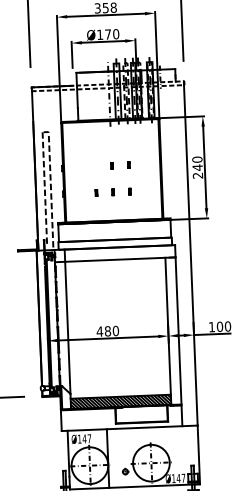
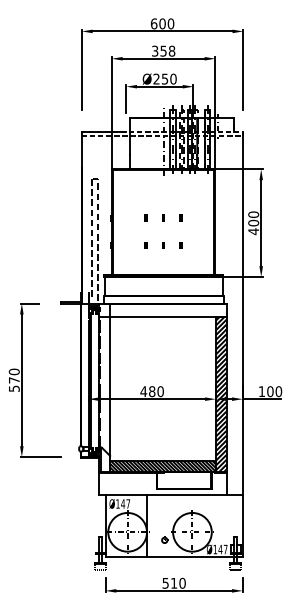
text: (103, 34) -> (160, 78), Ø170 -> Ø250
part: (94, 166) -> (145, 217), added
text: (197, 171) -> (253, 227), 240 -> 400
hatch: (172, 330) -> (220, 393), added

